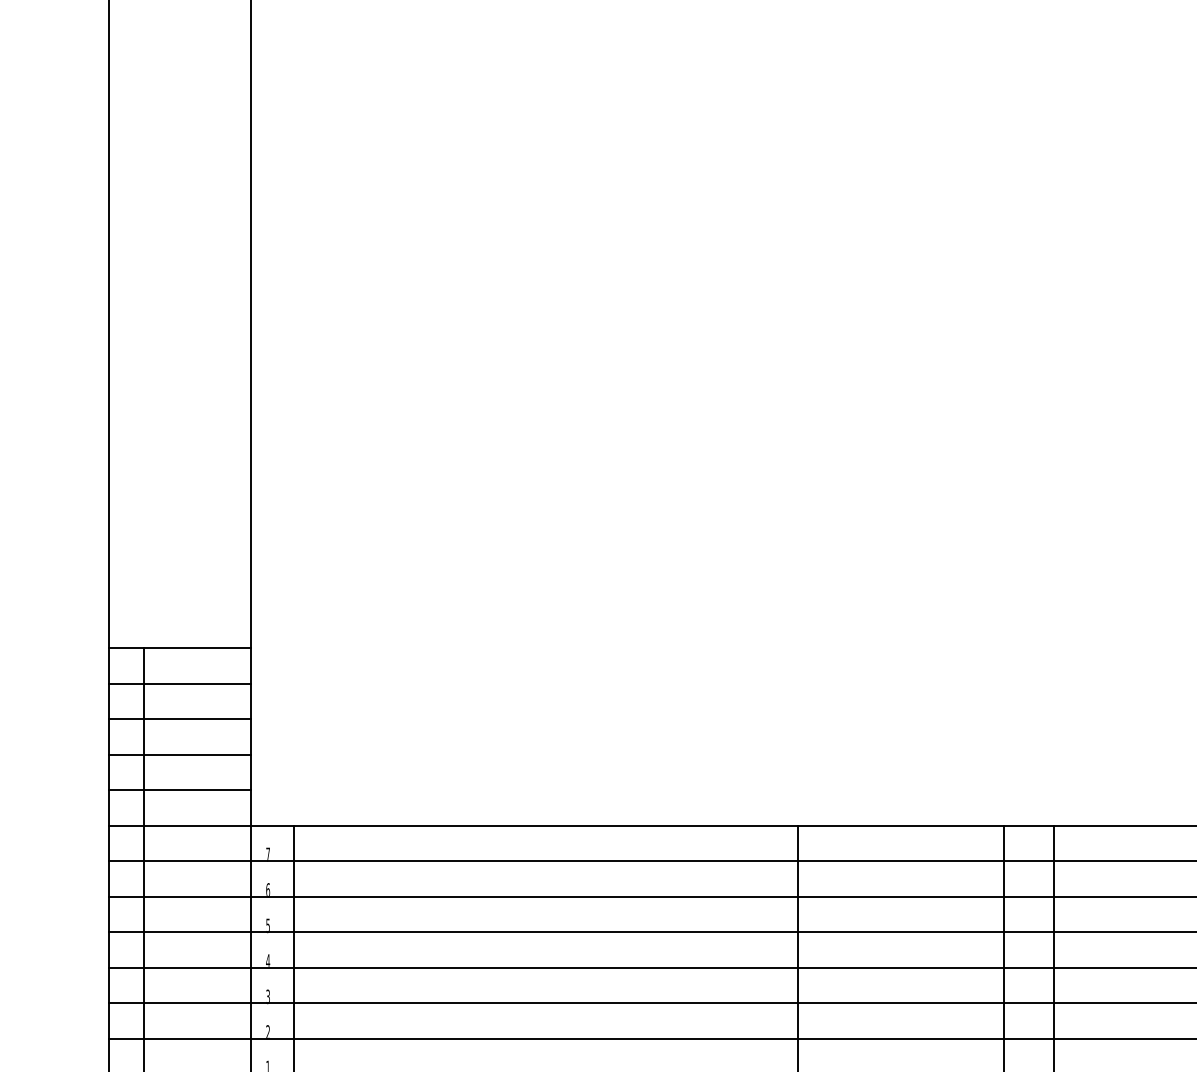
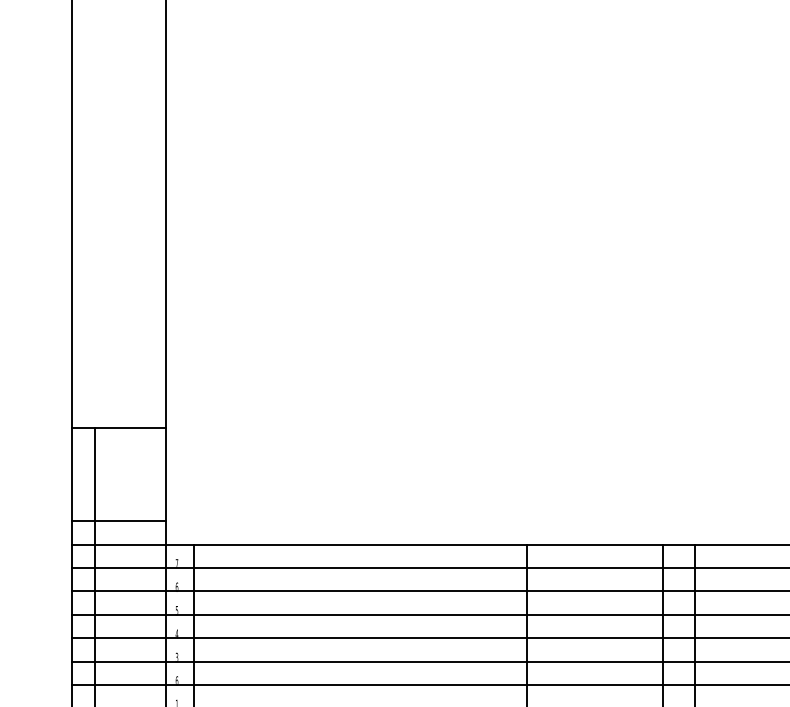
line: (179, 683) -> (118, 450), removed
line: (179, 719) -> (118, 474), removed
line: (179, 754) -> (118, 497), removed
text: (267, 1030) -> (176, 679), 2 -> 6

